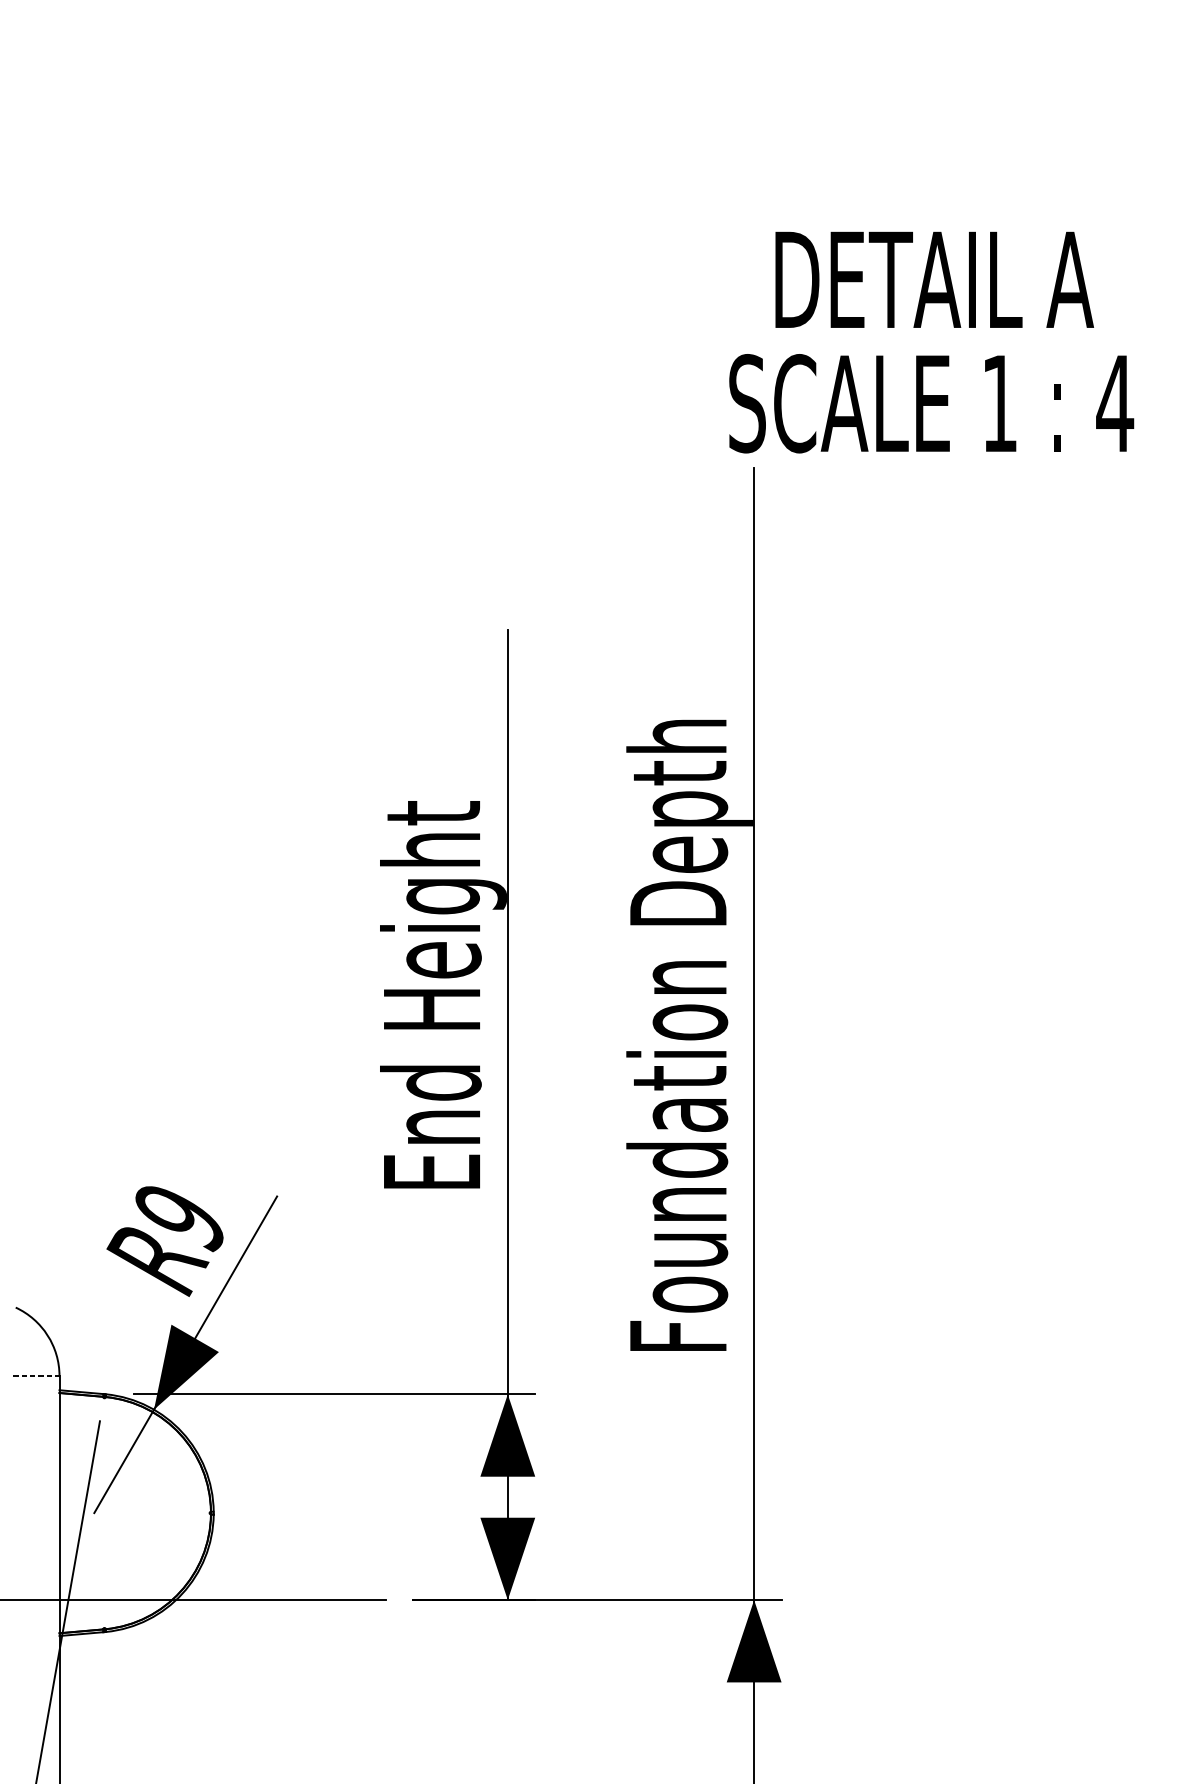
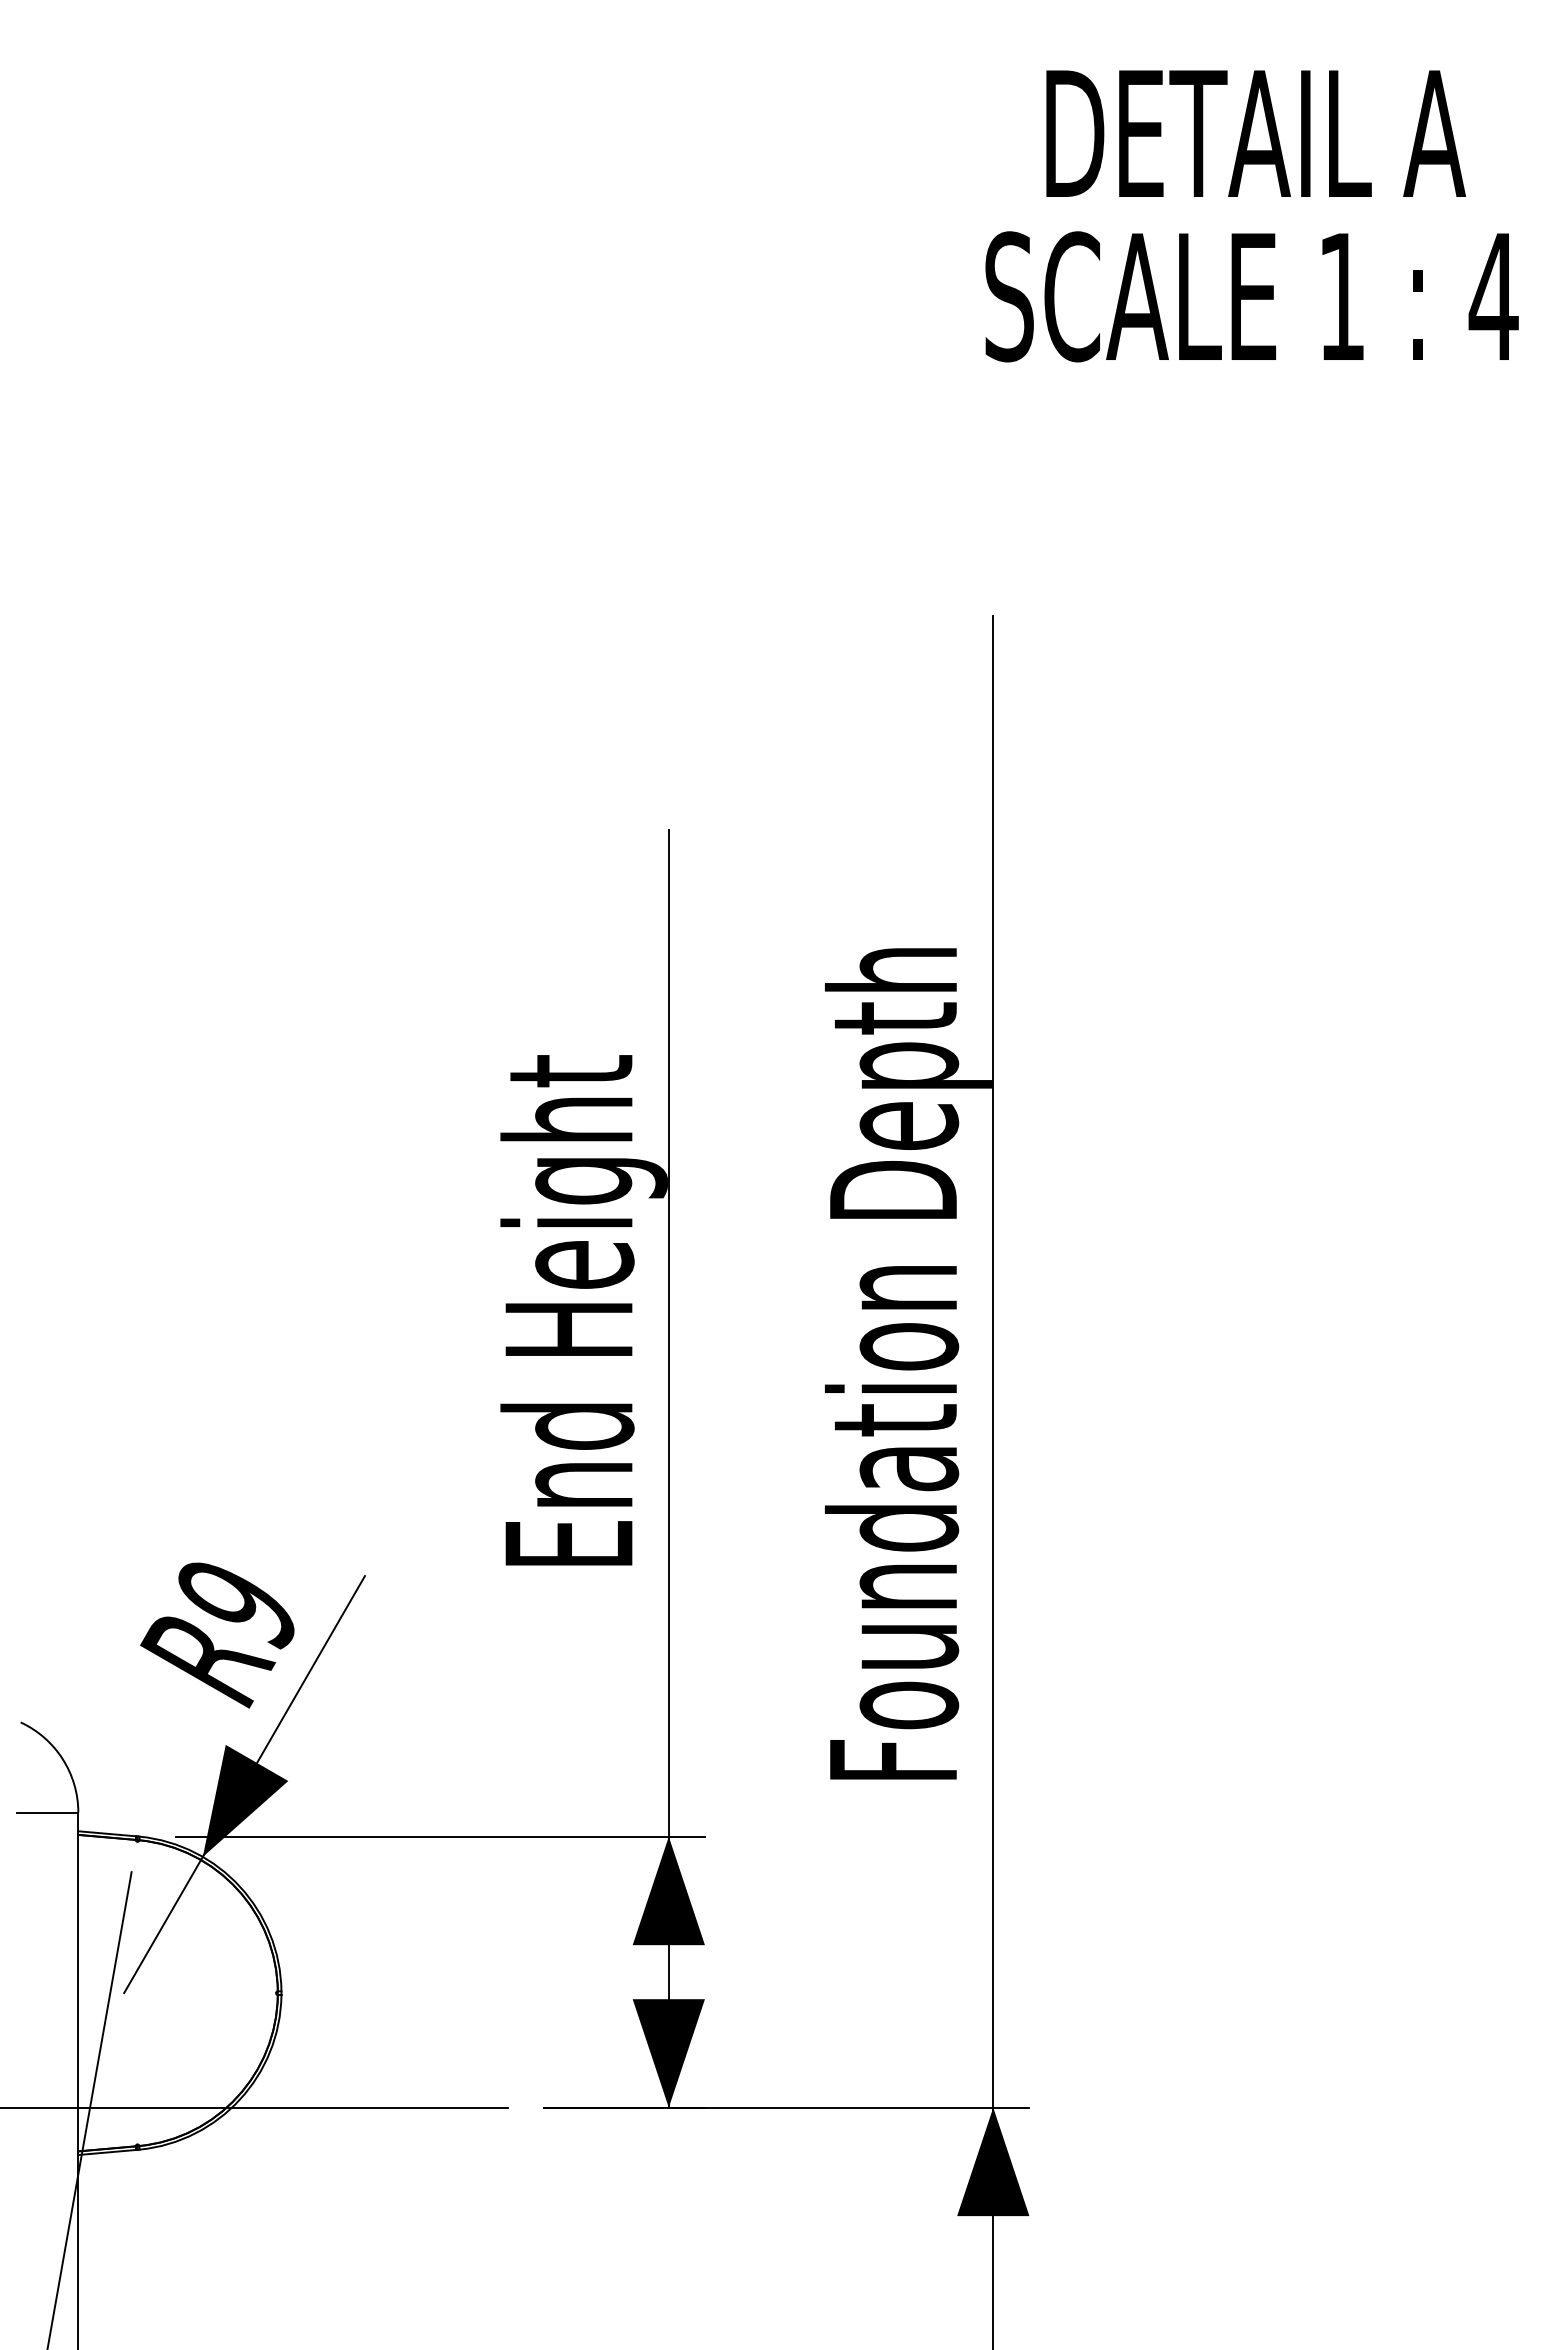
text: (931, 342) -> (1251, 216), moved
line: (36, 1375) -> (48, 1812), dashed -> solid

